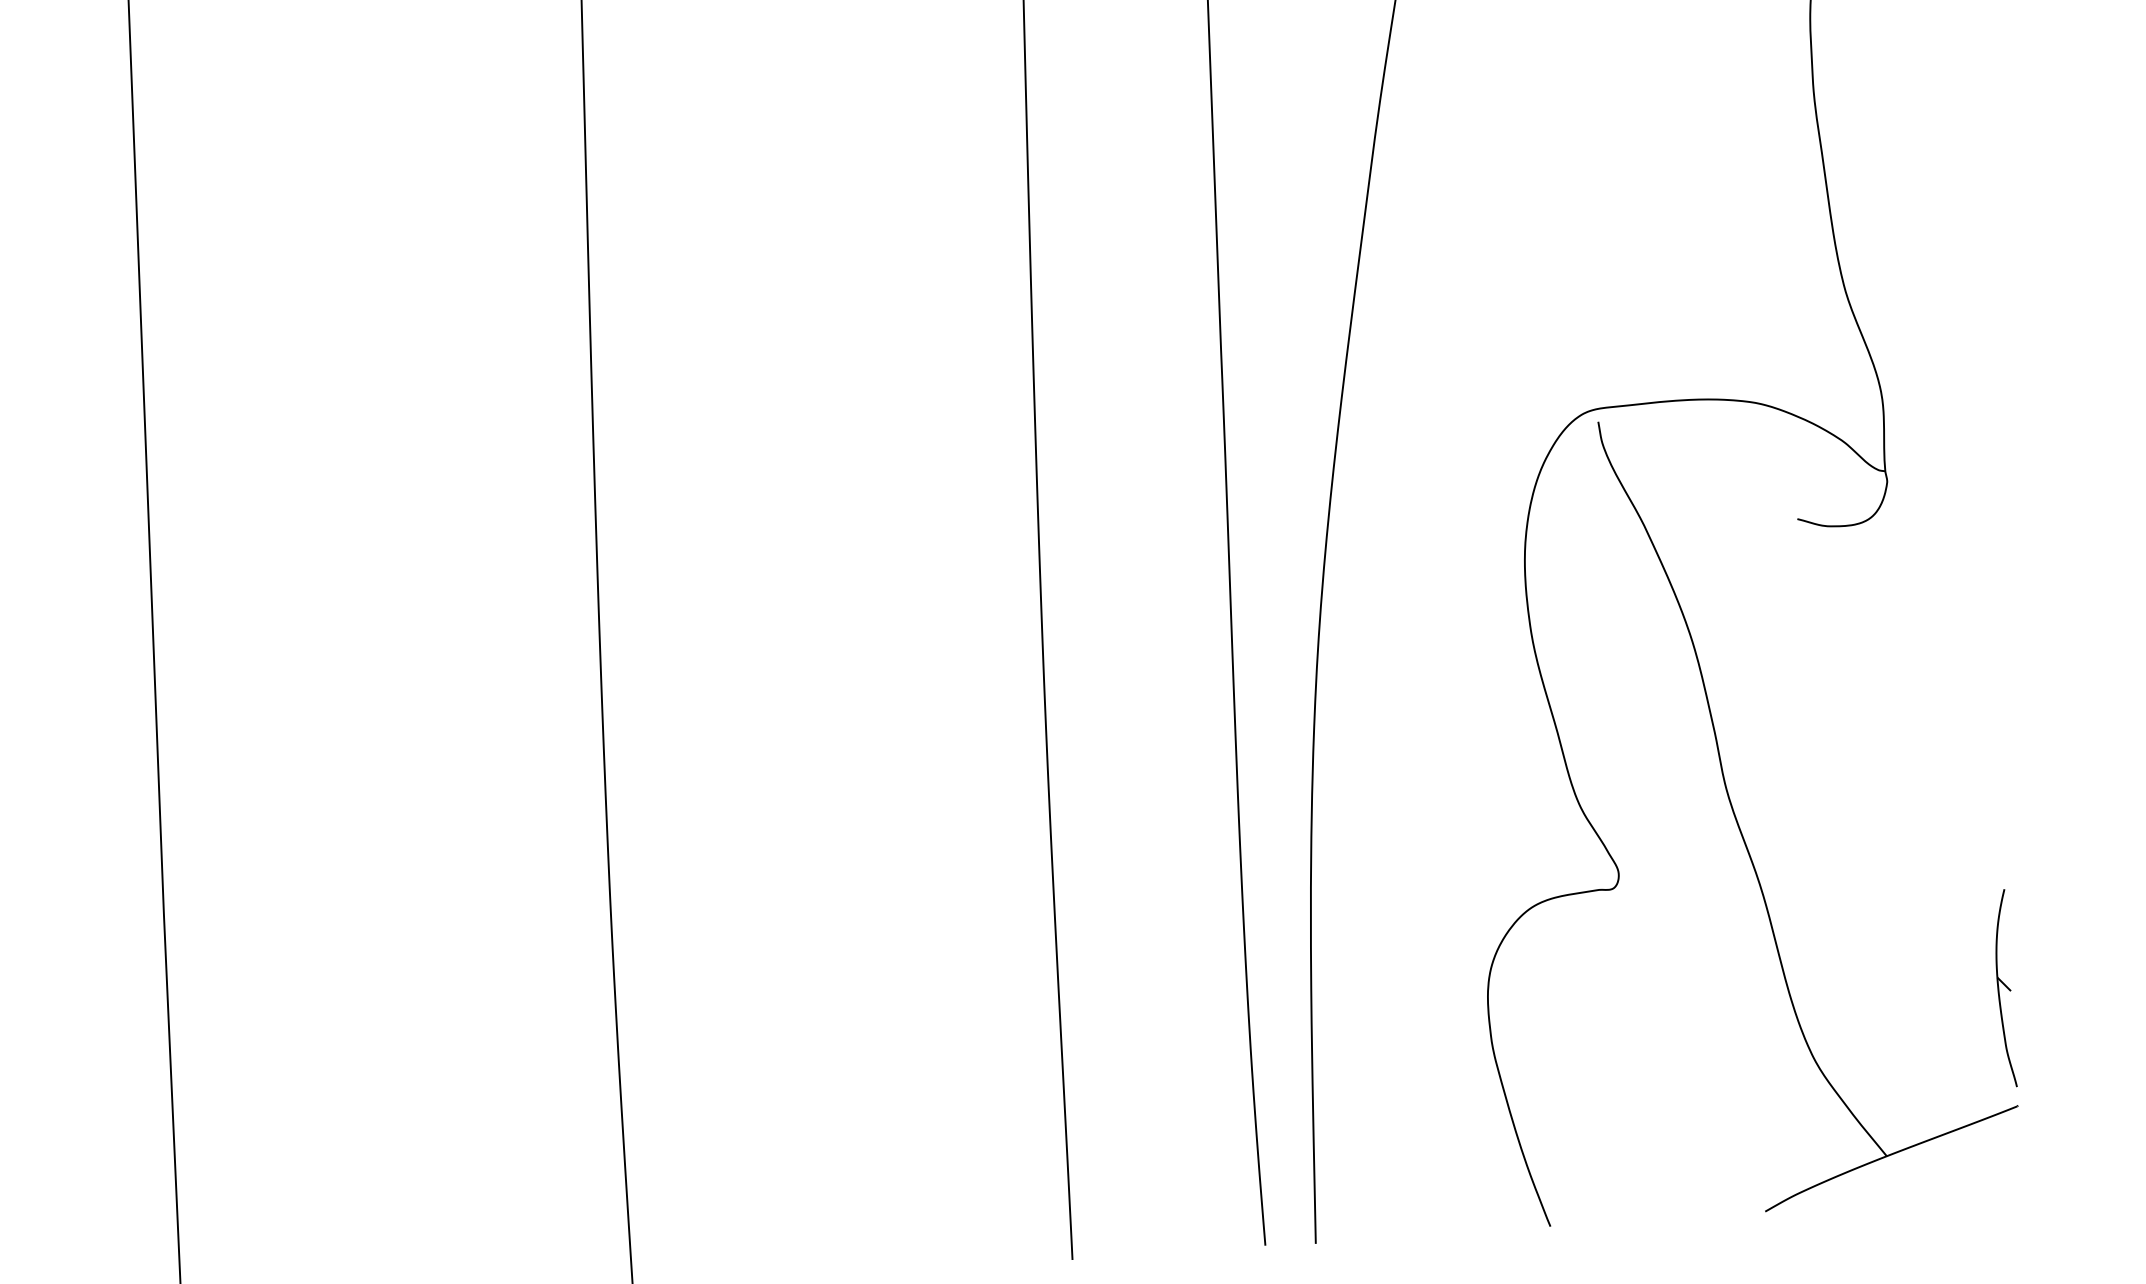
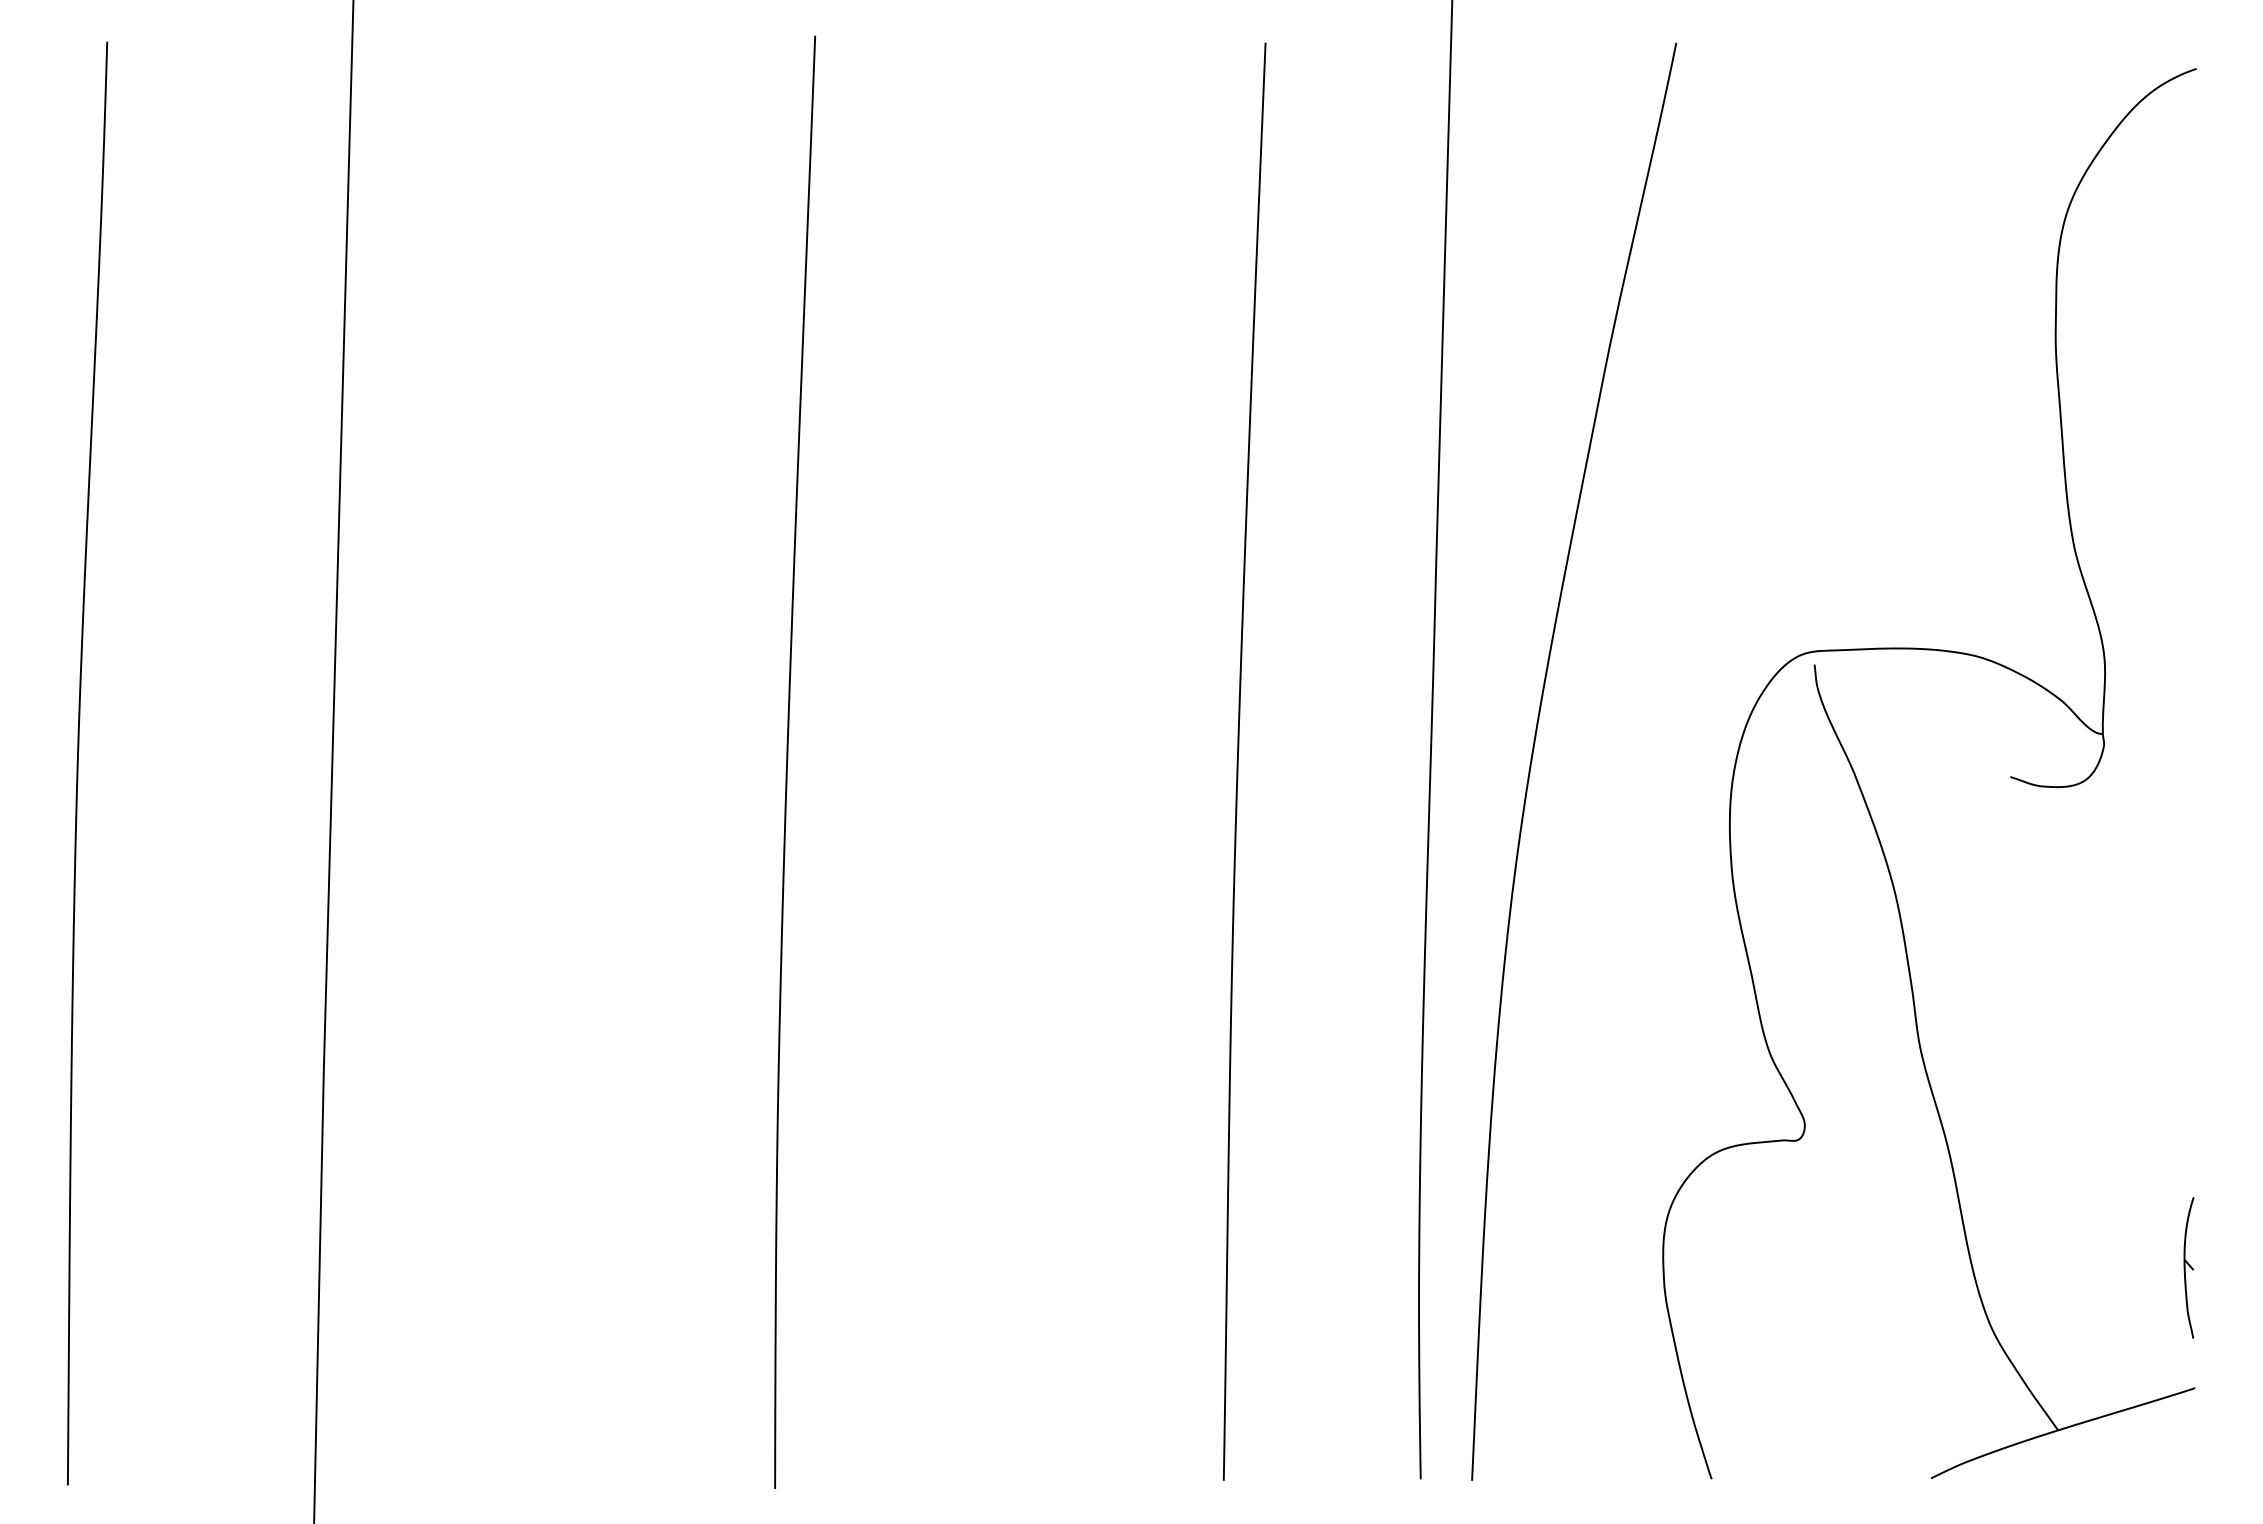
part: (2003, 988) -> (2188, 1267), size x0.7

